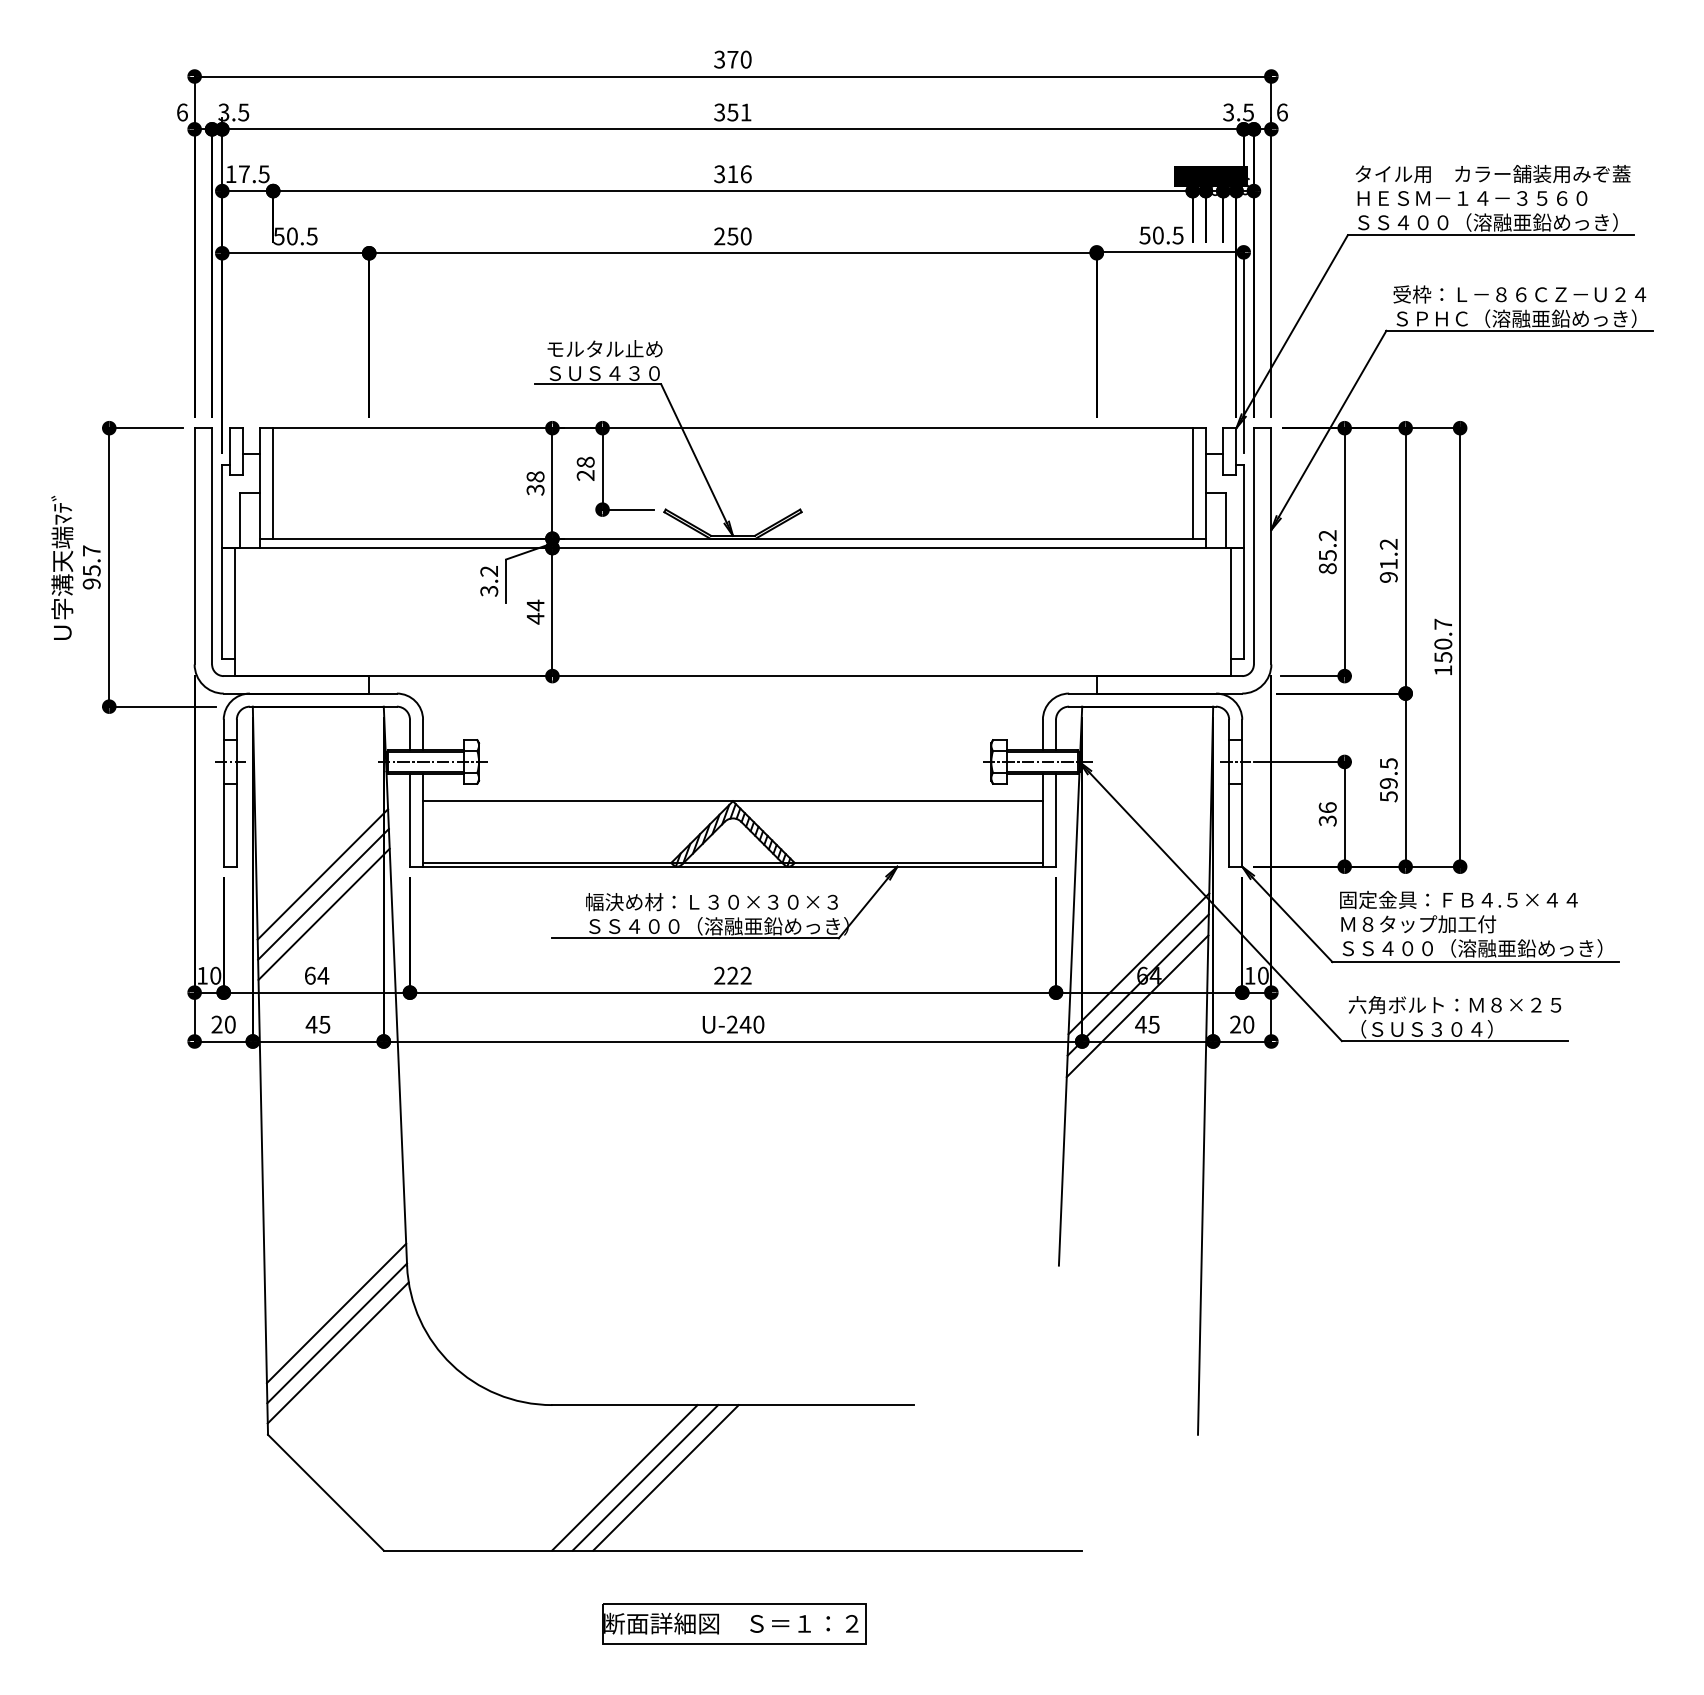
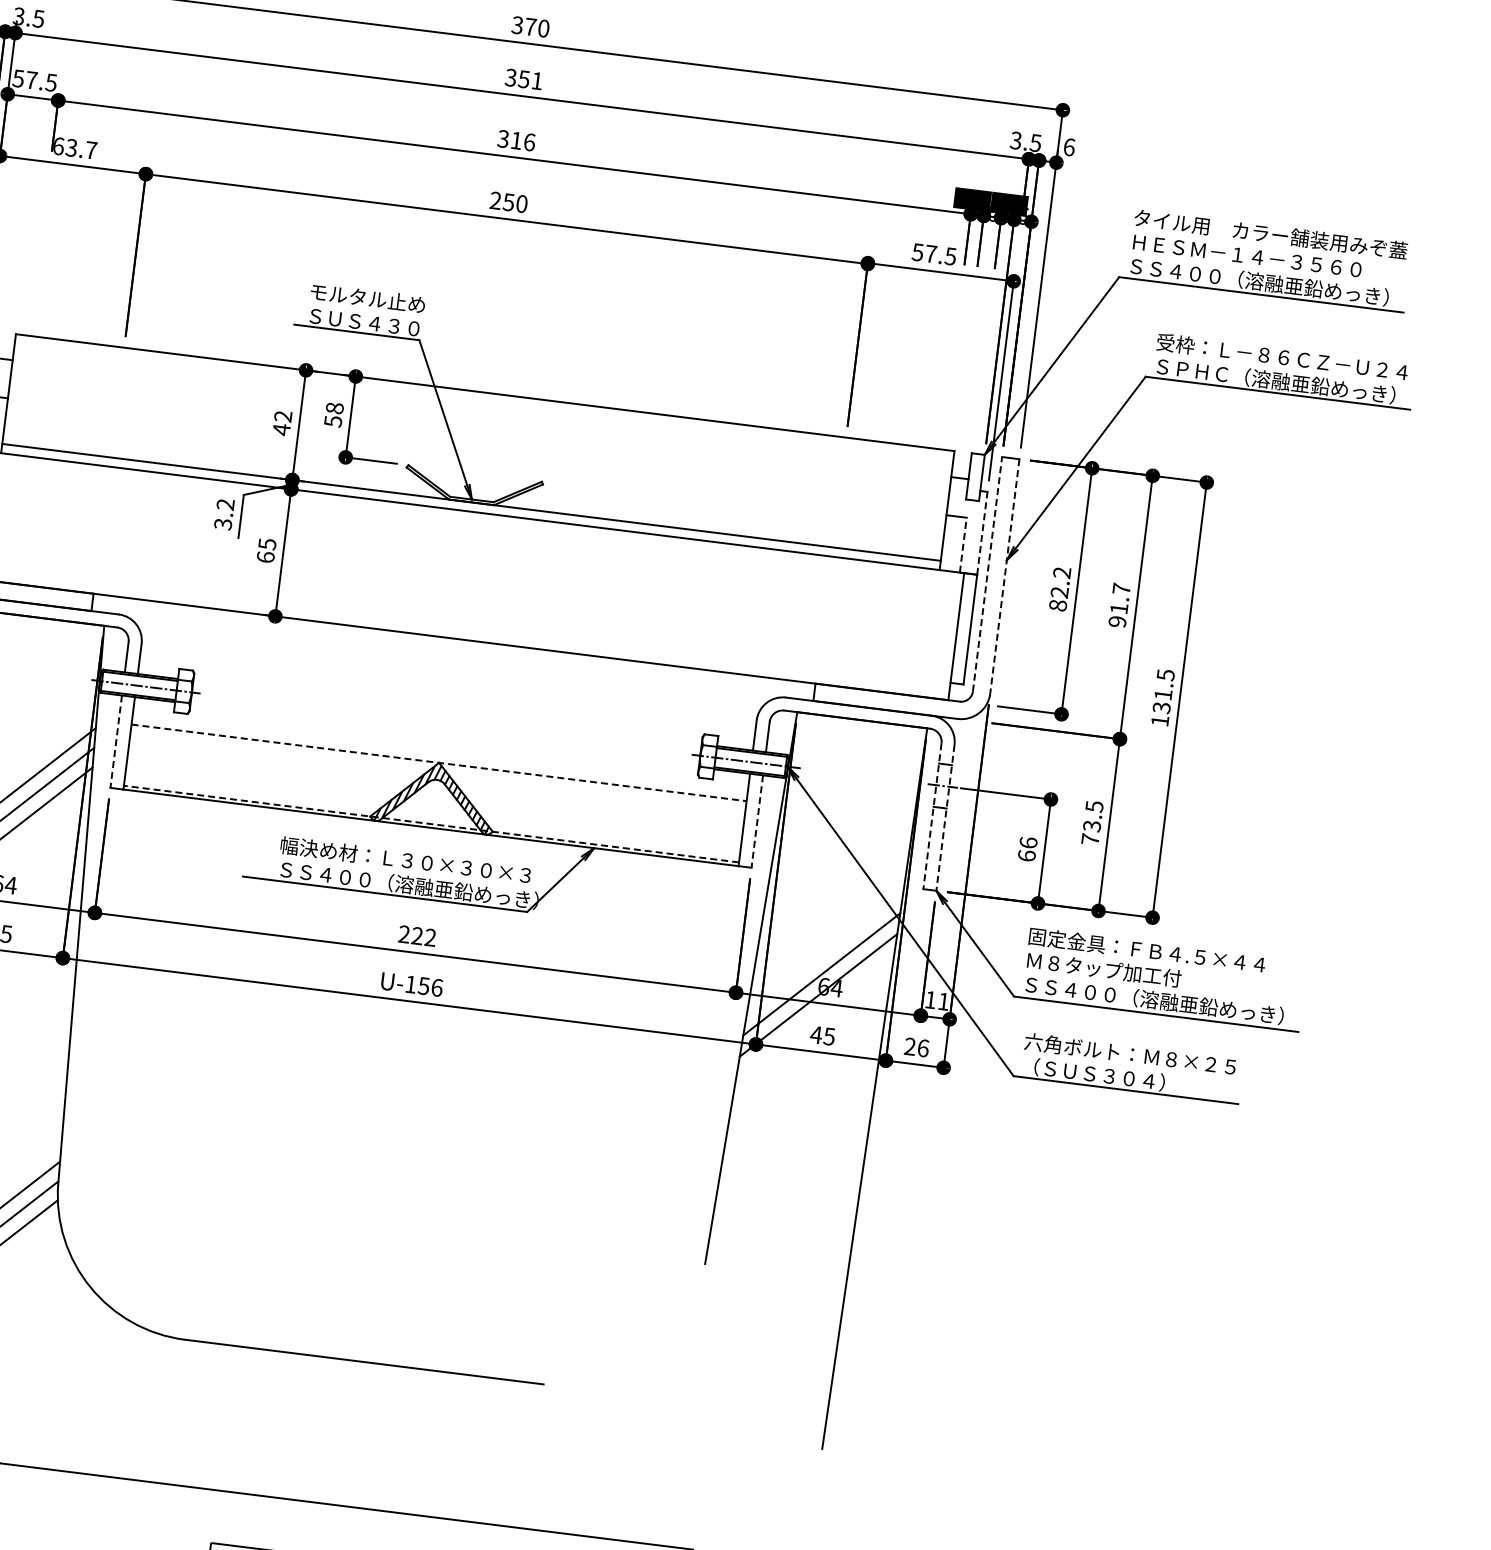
text: (230, 174) -> (17, 78), 17.5 -> 57.5
text: (1158, 235) -> (931, 254), 50.5 -> 57.5
text: (295, 236) -> (74, 148), 50.5 -> 63.7
text: (585, 475) -> (333, 421), 28 -> 58
line: (273, 483) -> (22, 390), removed
text: (535, 483) -> (282, 423), 38 -> 42
line: (1192, 483) -> (934, 504), removed
line: (1243, 506) -> (982, 533), solid -> dashed
line: (1226, 520) -> (963, 545), solid -> dashed
text: (1388, 543) -> (1121, 588), 91.2 -> 91.7
line: (1253, 545) -> (987, 573), solid -> dashed
line: (1271, 546) -> (1004, 576), solid -> dashed
text: (1327, 555) -> (1059, 592), 85.2 -> 82.2
text: (535, 611) -> (266, 550), 44 -> 65
text: (1443, 640) -> (1164, 691), 150.7 -> 131.5
text: (1388, 790) -> (1090, 833), 59.5 -> 73.5
line: (1229, 793) -> (932, 816), solid -> dashed
line: (1242, 793) -> (945, 818), solid -> dashed
line: (733, 801) -> (439, 763), solid -> dashed
line: (409, 820) -> (115, 741), solid -> dashed
line: (1056, 820) -> (757, 821), solid -> dashed
text: (1327, 820) -> (1026, 855), 36 -> 66
line: (733, 862) -> (432, 823), solid -> dashed
text: (1263, 975) -> (944, 1001), 10 -> 11
line: (1137, 1006) -> (815, 1016), removed
text: (745, 1024) -> (423, 985), U-240 -> U-156
text: (1248, 1024) -> (923, 1048), 20 -> 26
line: (624, 1477) -> (247, 1420), removed
line: (645, 1477) -> (268, 1423), removed
line: (665, 1477) -> (288, 1425), removed

